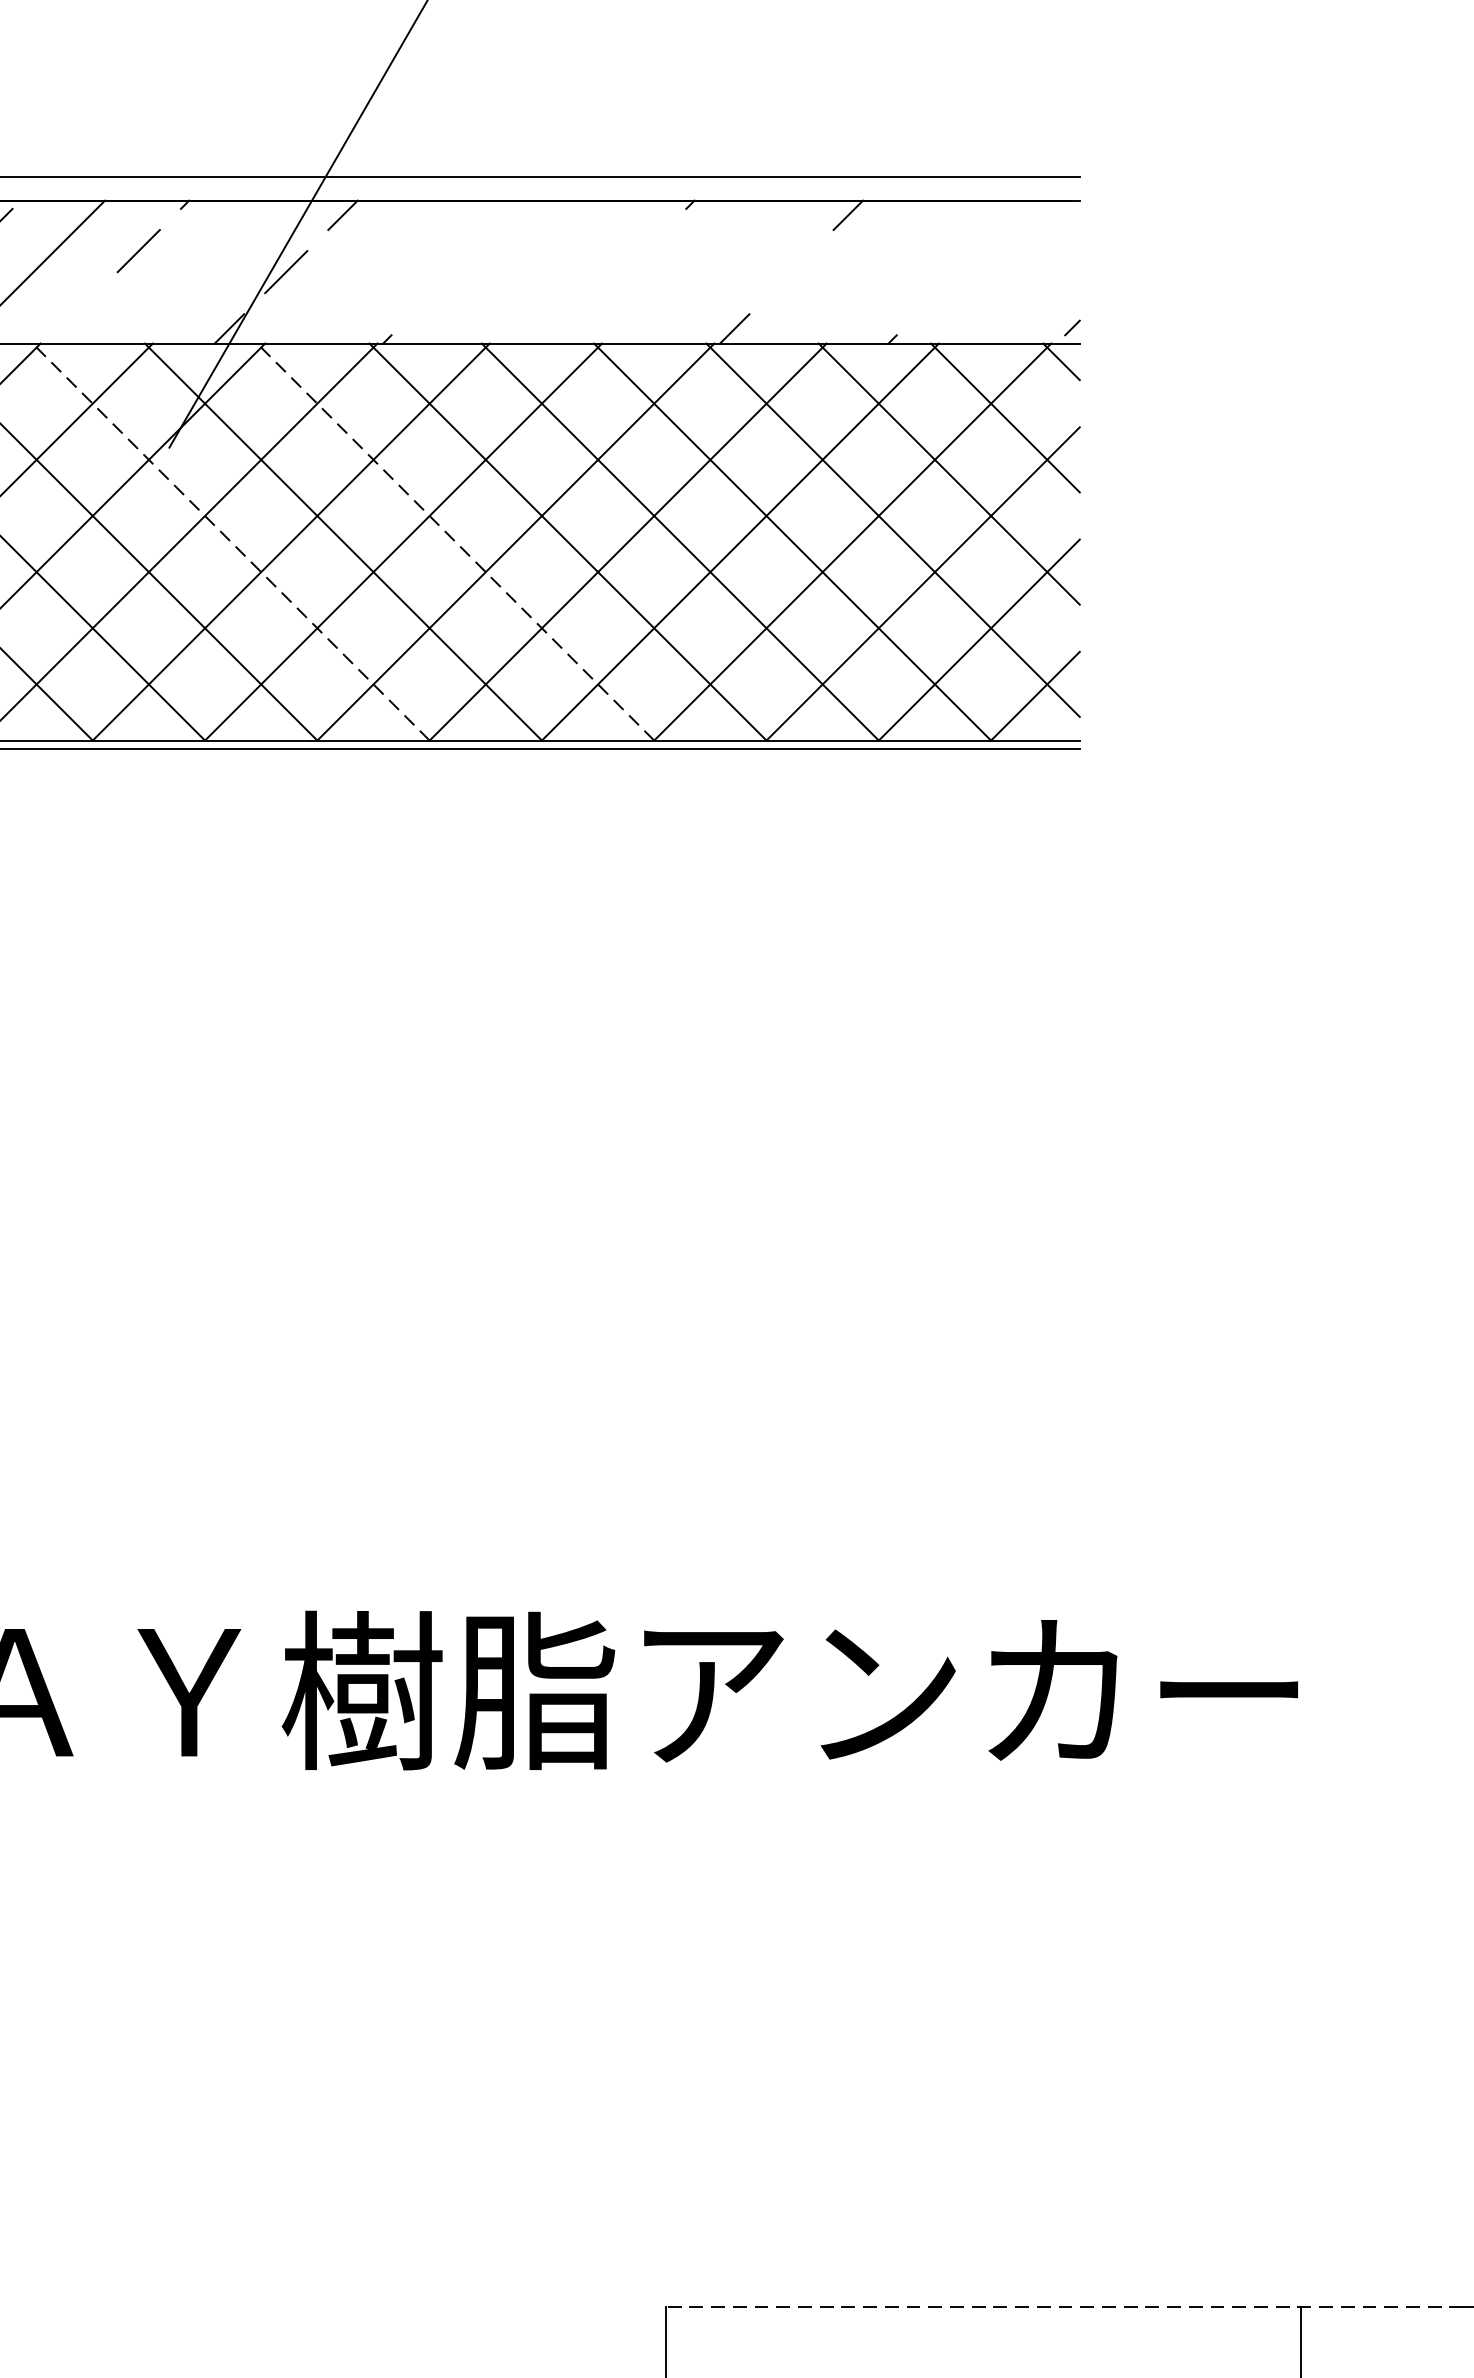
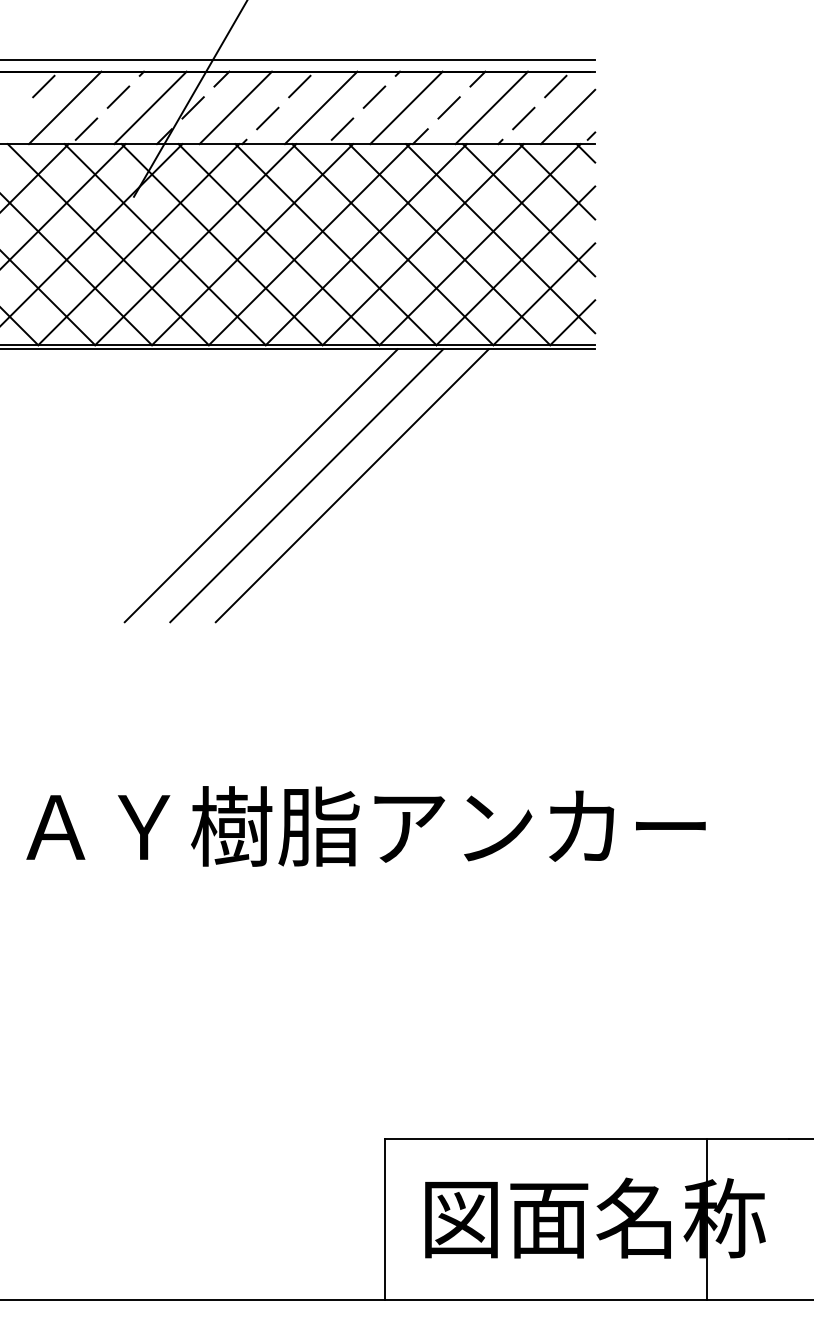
line: (496, 229) -> (299, 86), added
line: (1001, 229) -> (555, 86), added
line: (644, 249) -> (374, 96), added
line: (202, 271) -> (150, 107), added
line: (369, 271) -> (235, 107), added
line: (537, 271) -> (320, 107), added
line: (707, 271) -> (406, 107), added
line: (790, 271) -> (448, 107), added
line: (875, 271) -> (491, 107), added
line: (1025, 289) -> (567, 116), added
line: (432, 293) -> (267, 118), added
line: (938, 293) -> (523, 118), added
line: (75, 312) -> (86, 128), added
line: (581, 312) -> (342, 128), added
line: (229, 541) -> (164, 244), dashed -> solid
line: (454, 541) -> (278, 244), dashed -> solid
line: (419, 1017) -> (260, 485), added
line: (509, 1017) -> (306, 485), added
line: (598, 1017) -> (351, 485), added
line: (1062, 2306) -> (586, 1138), dashed -> solid

